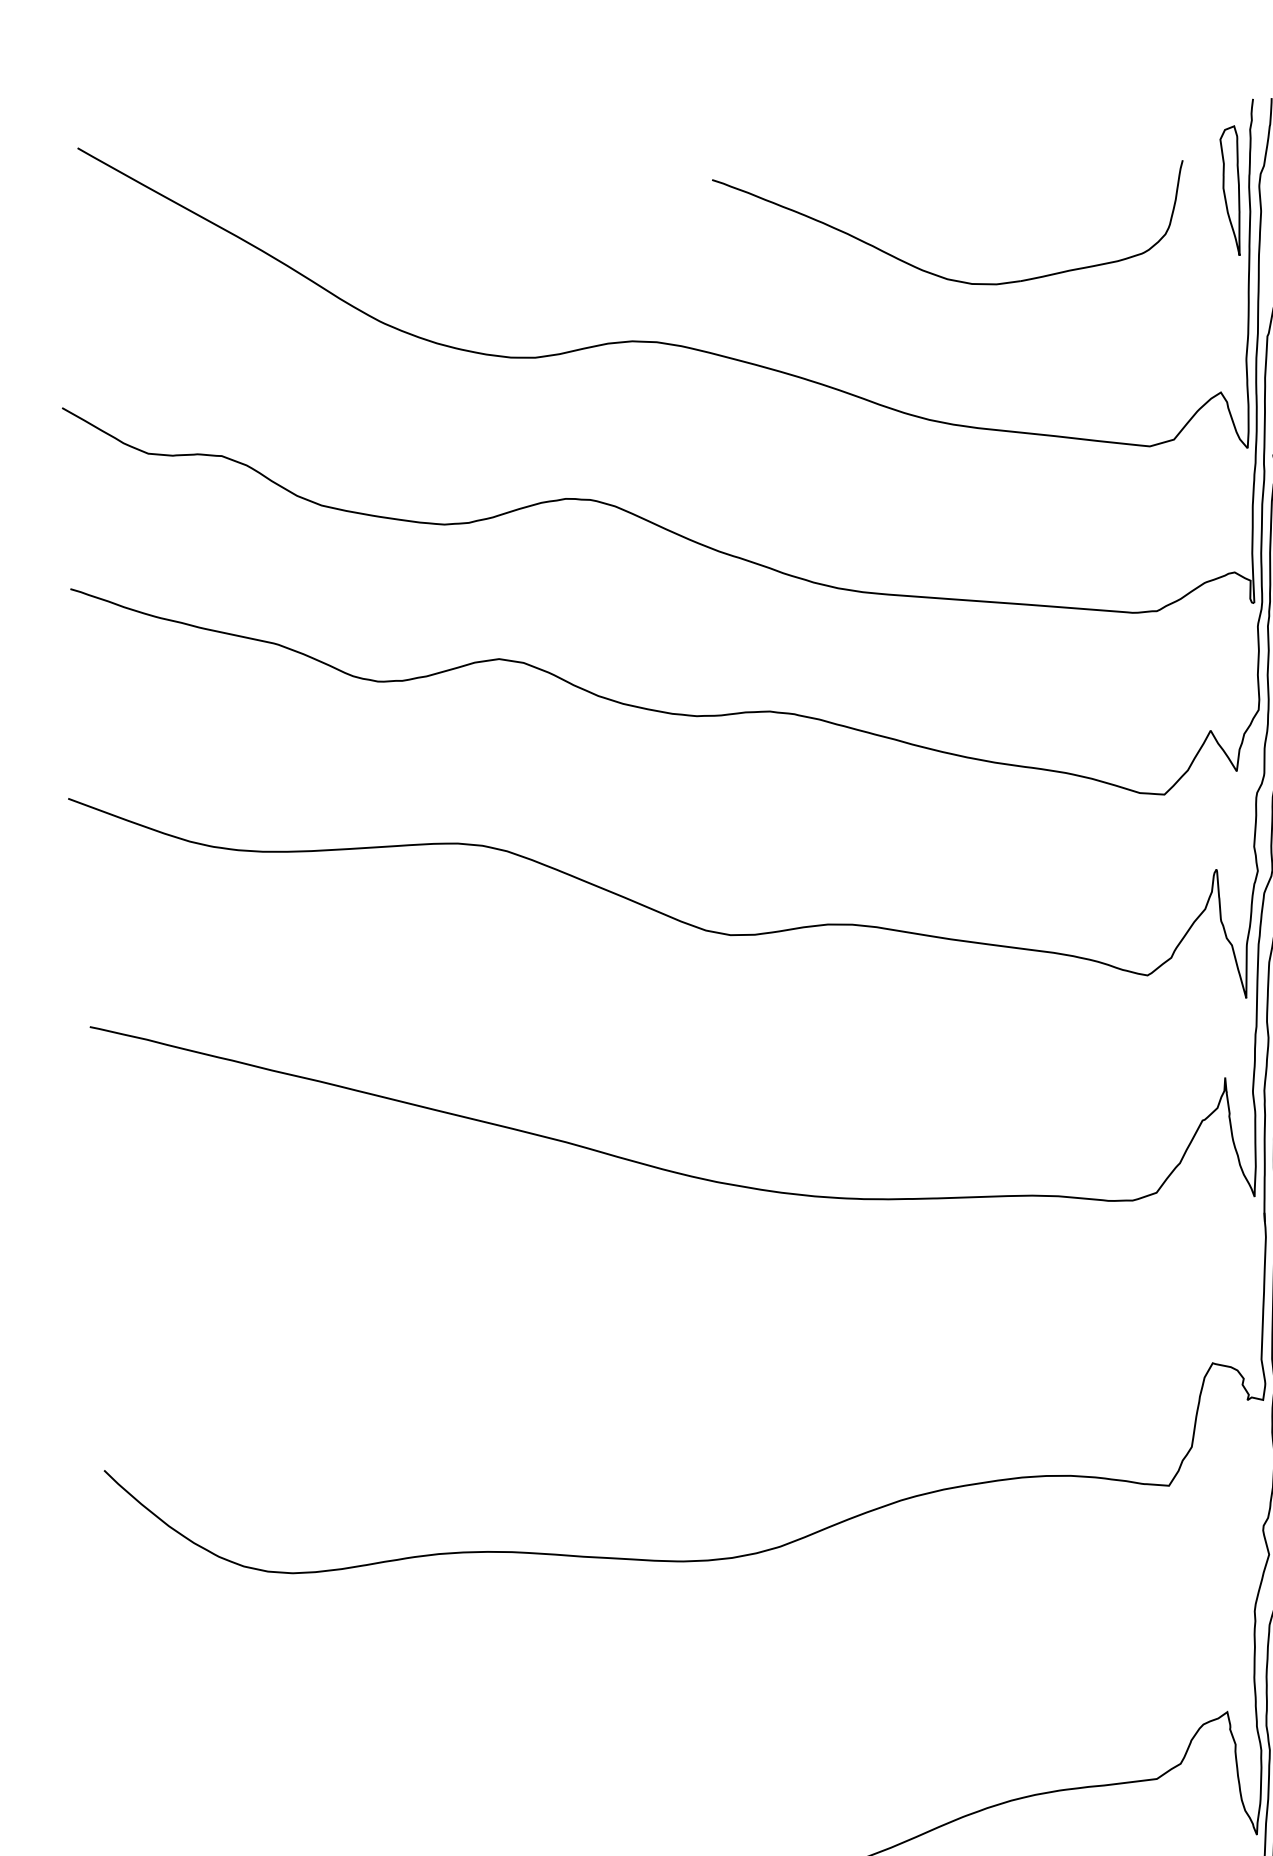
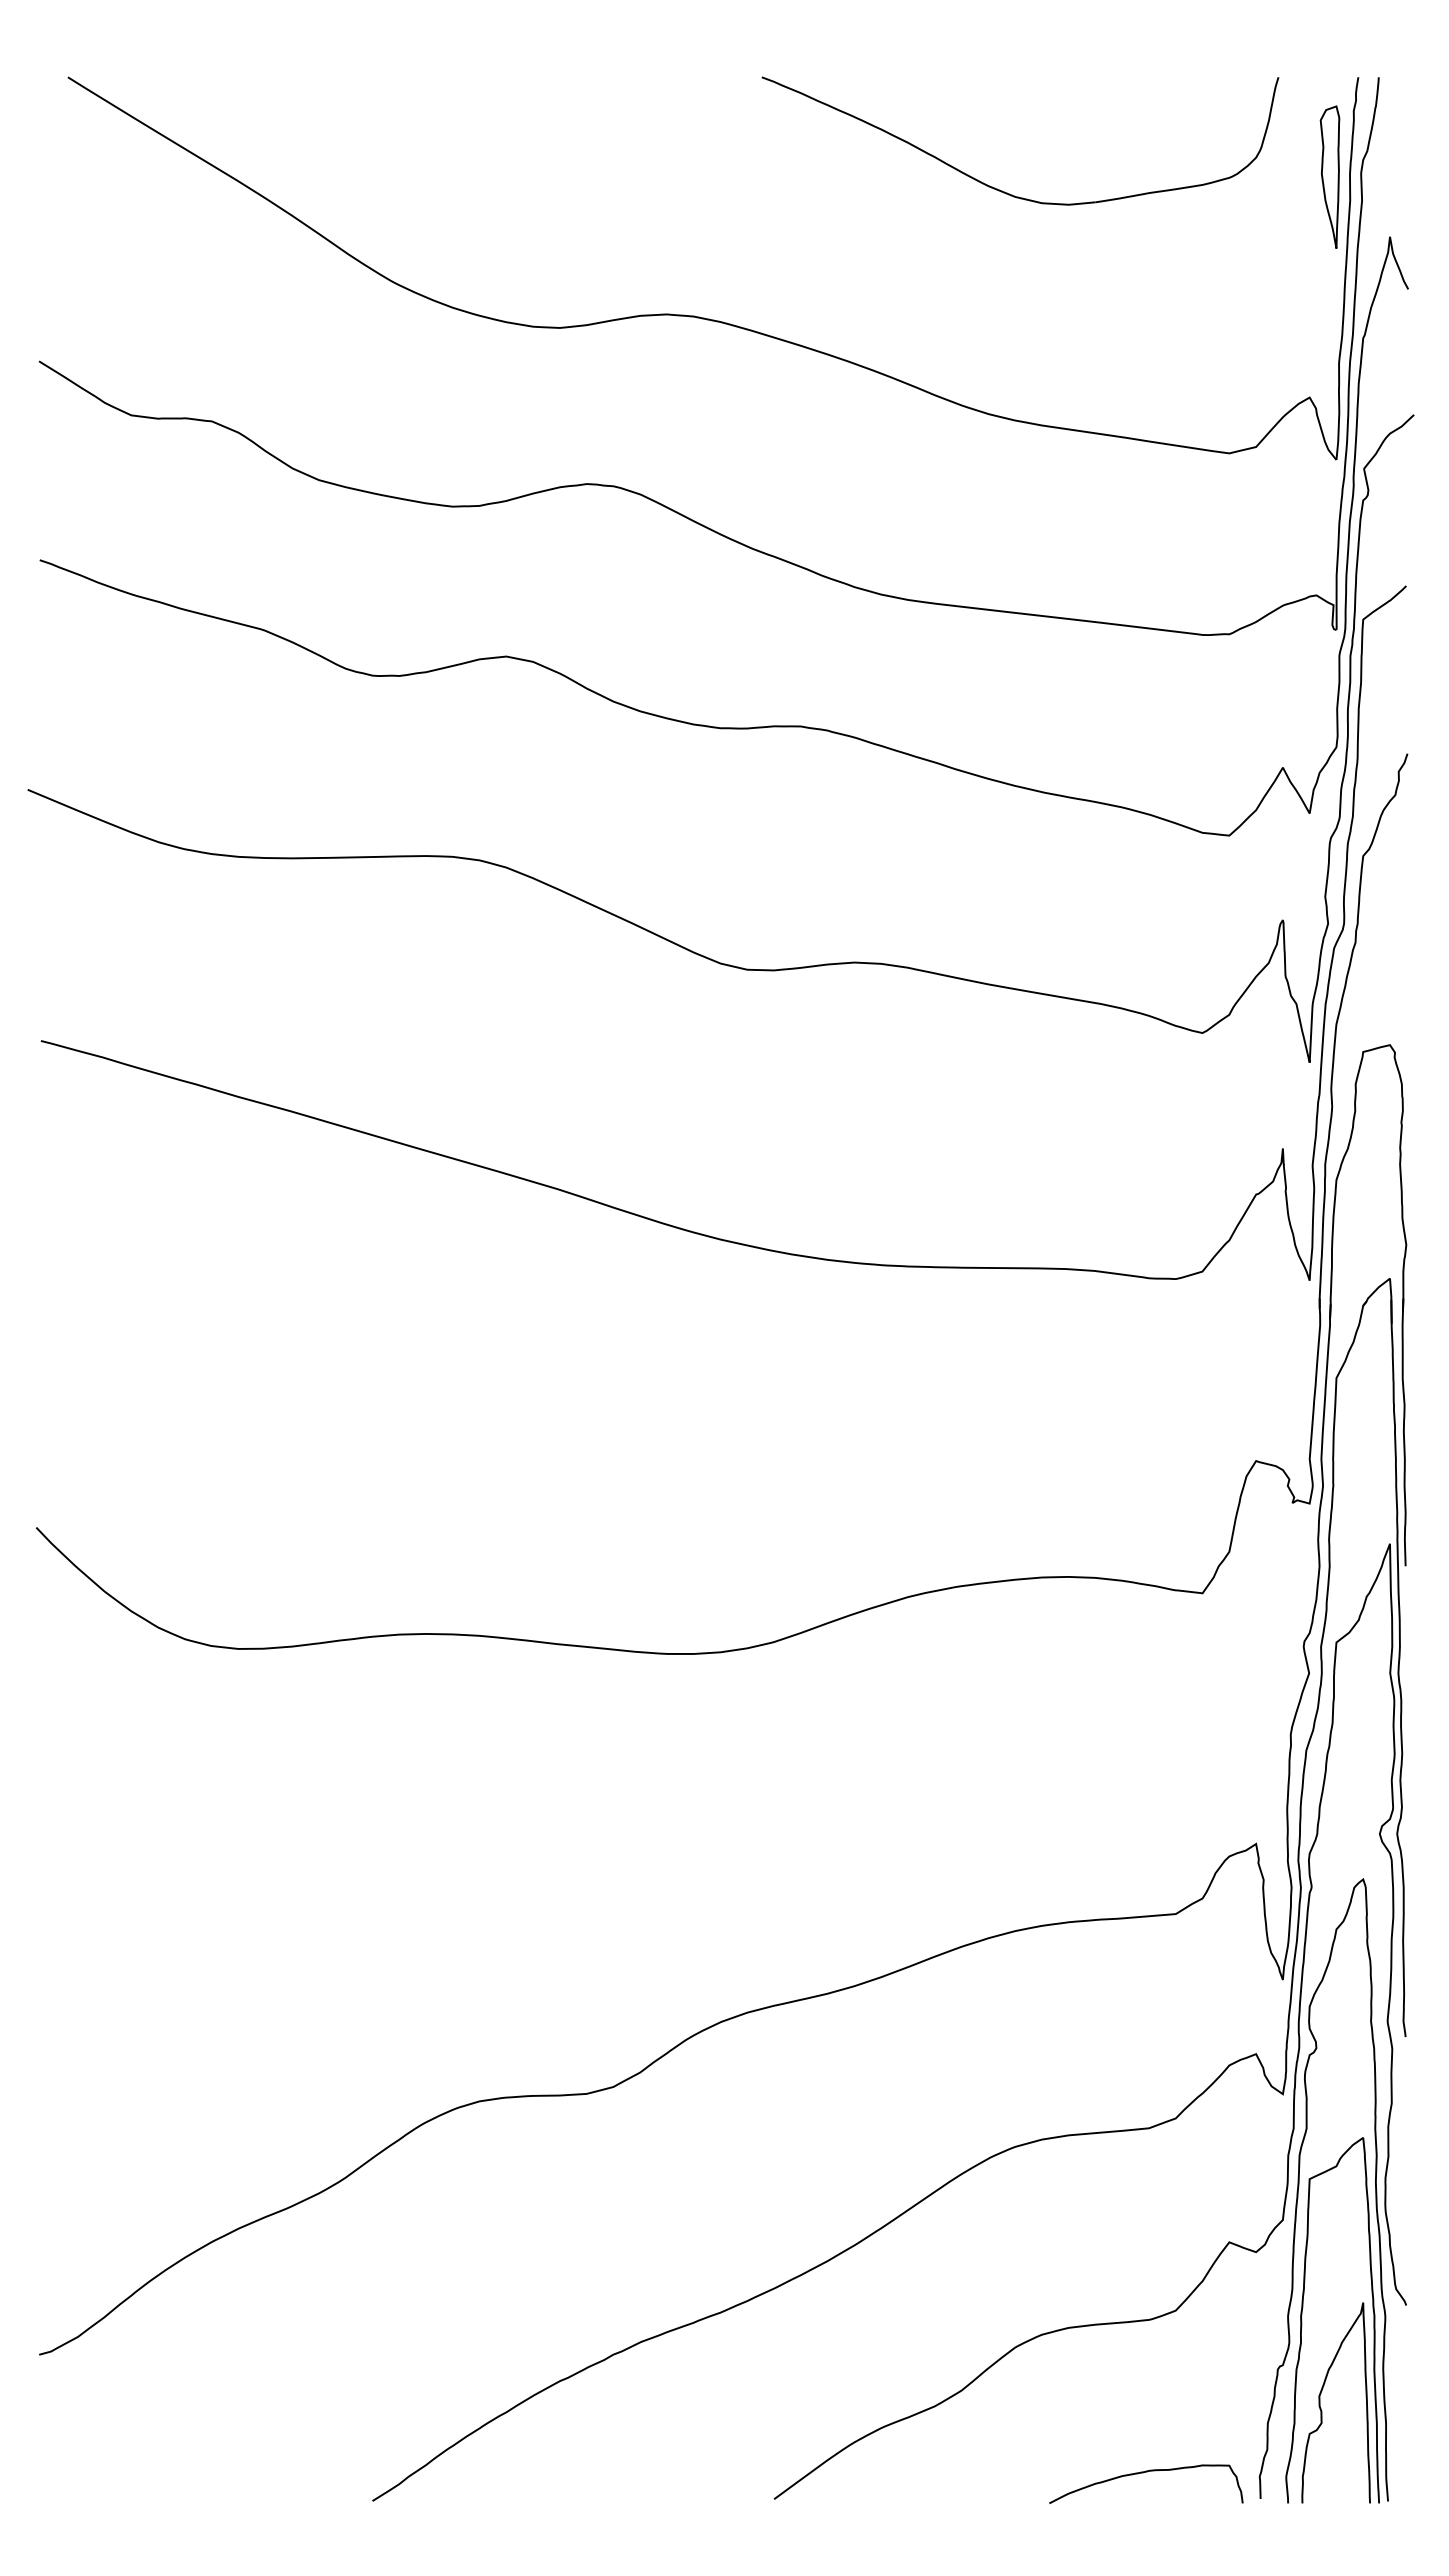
part: (935, 273) -> (1002, 190), moved

